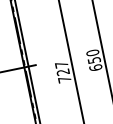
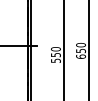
text: (62, 71) -> (55, 54), 727 -> 550

